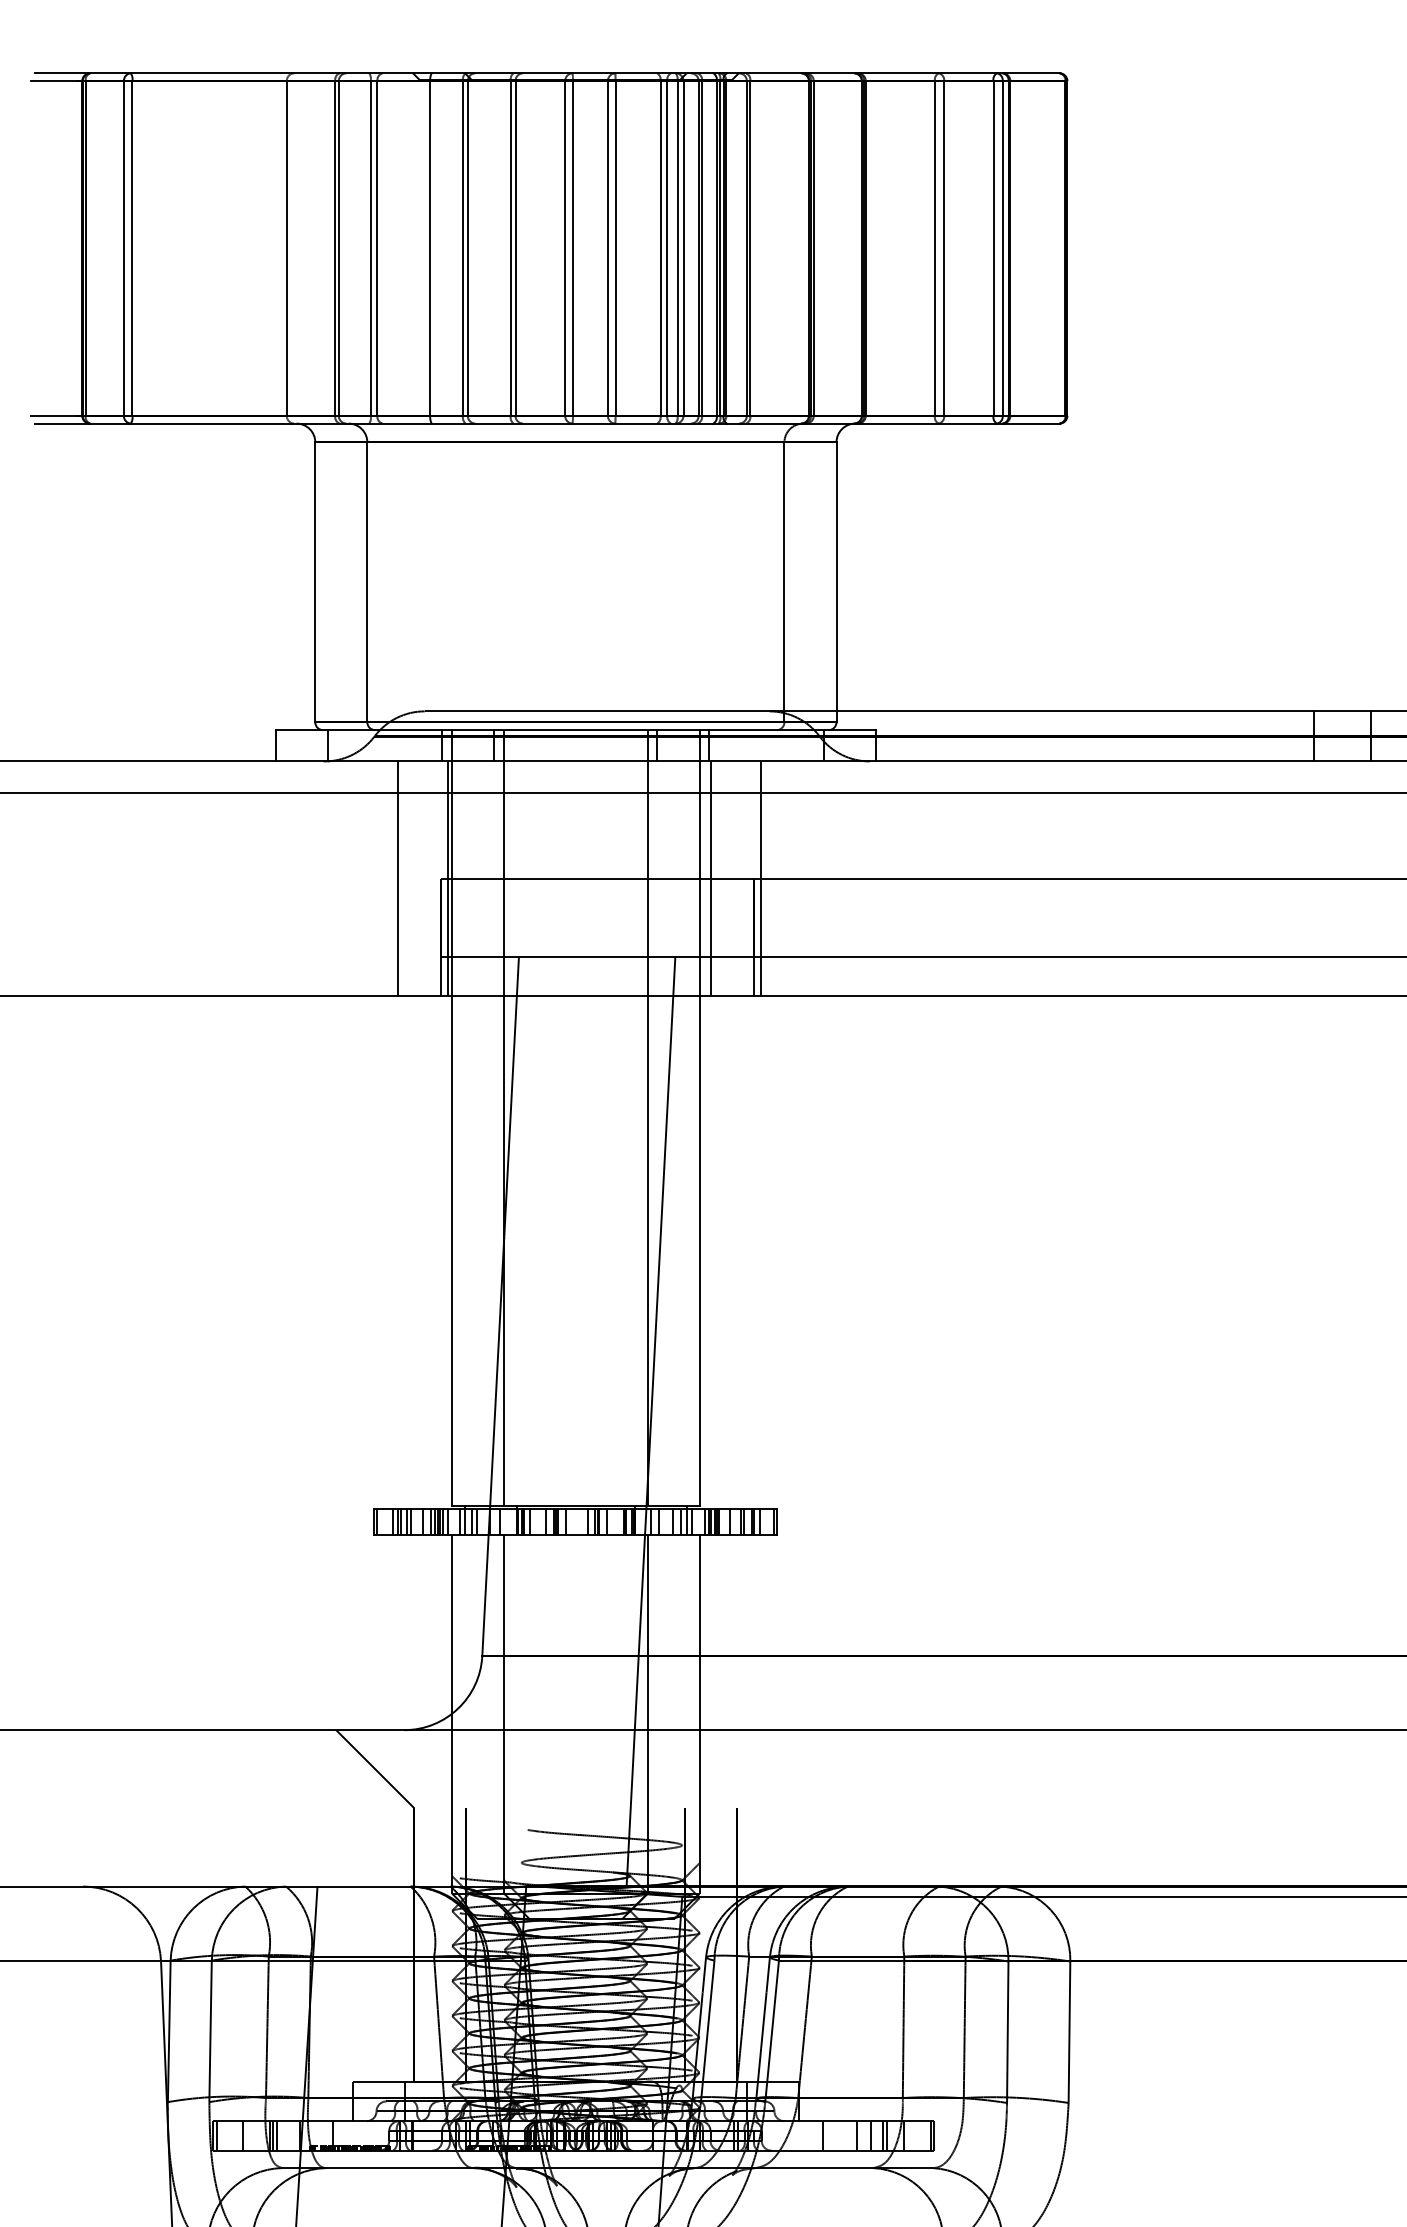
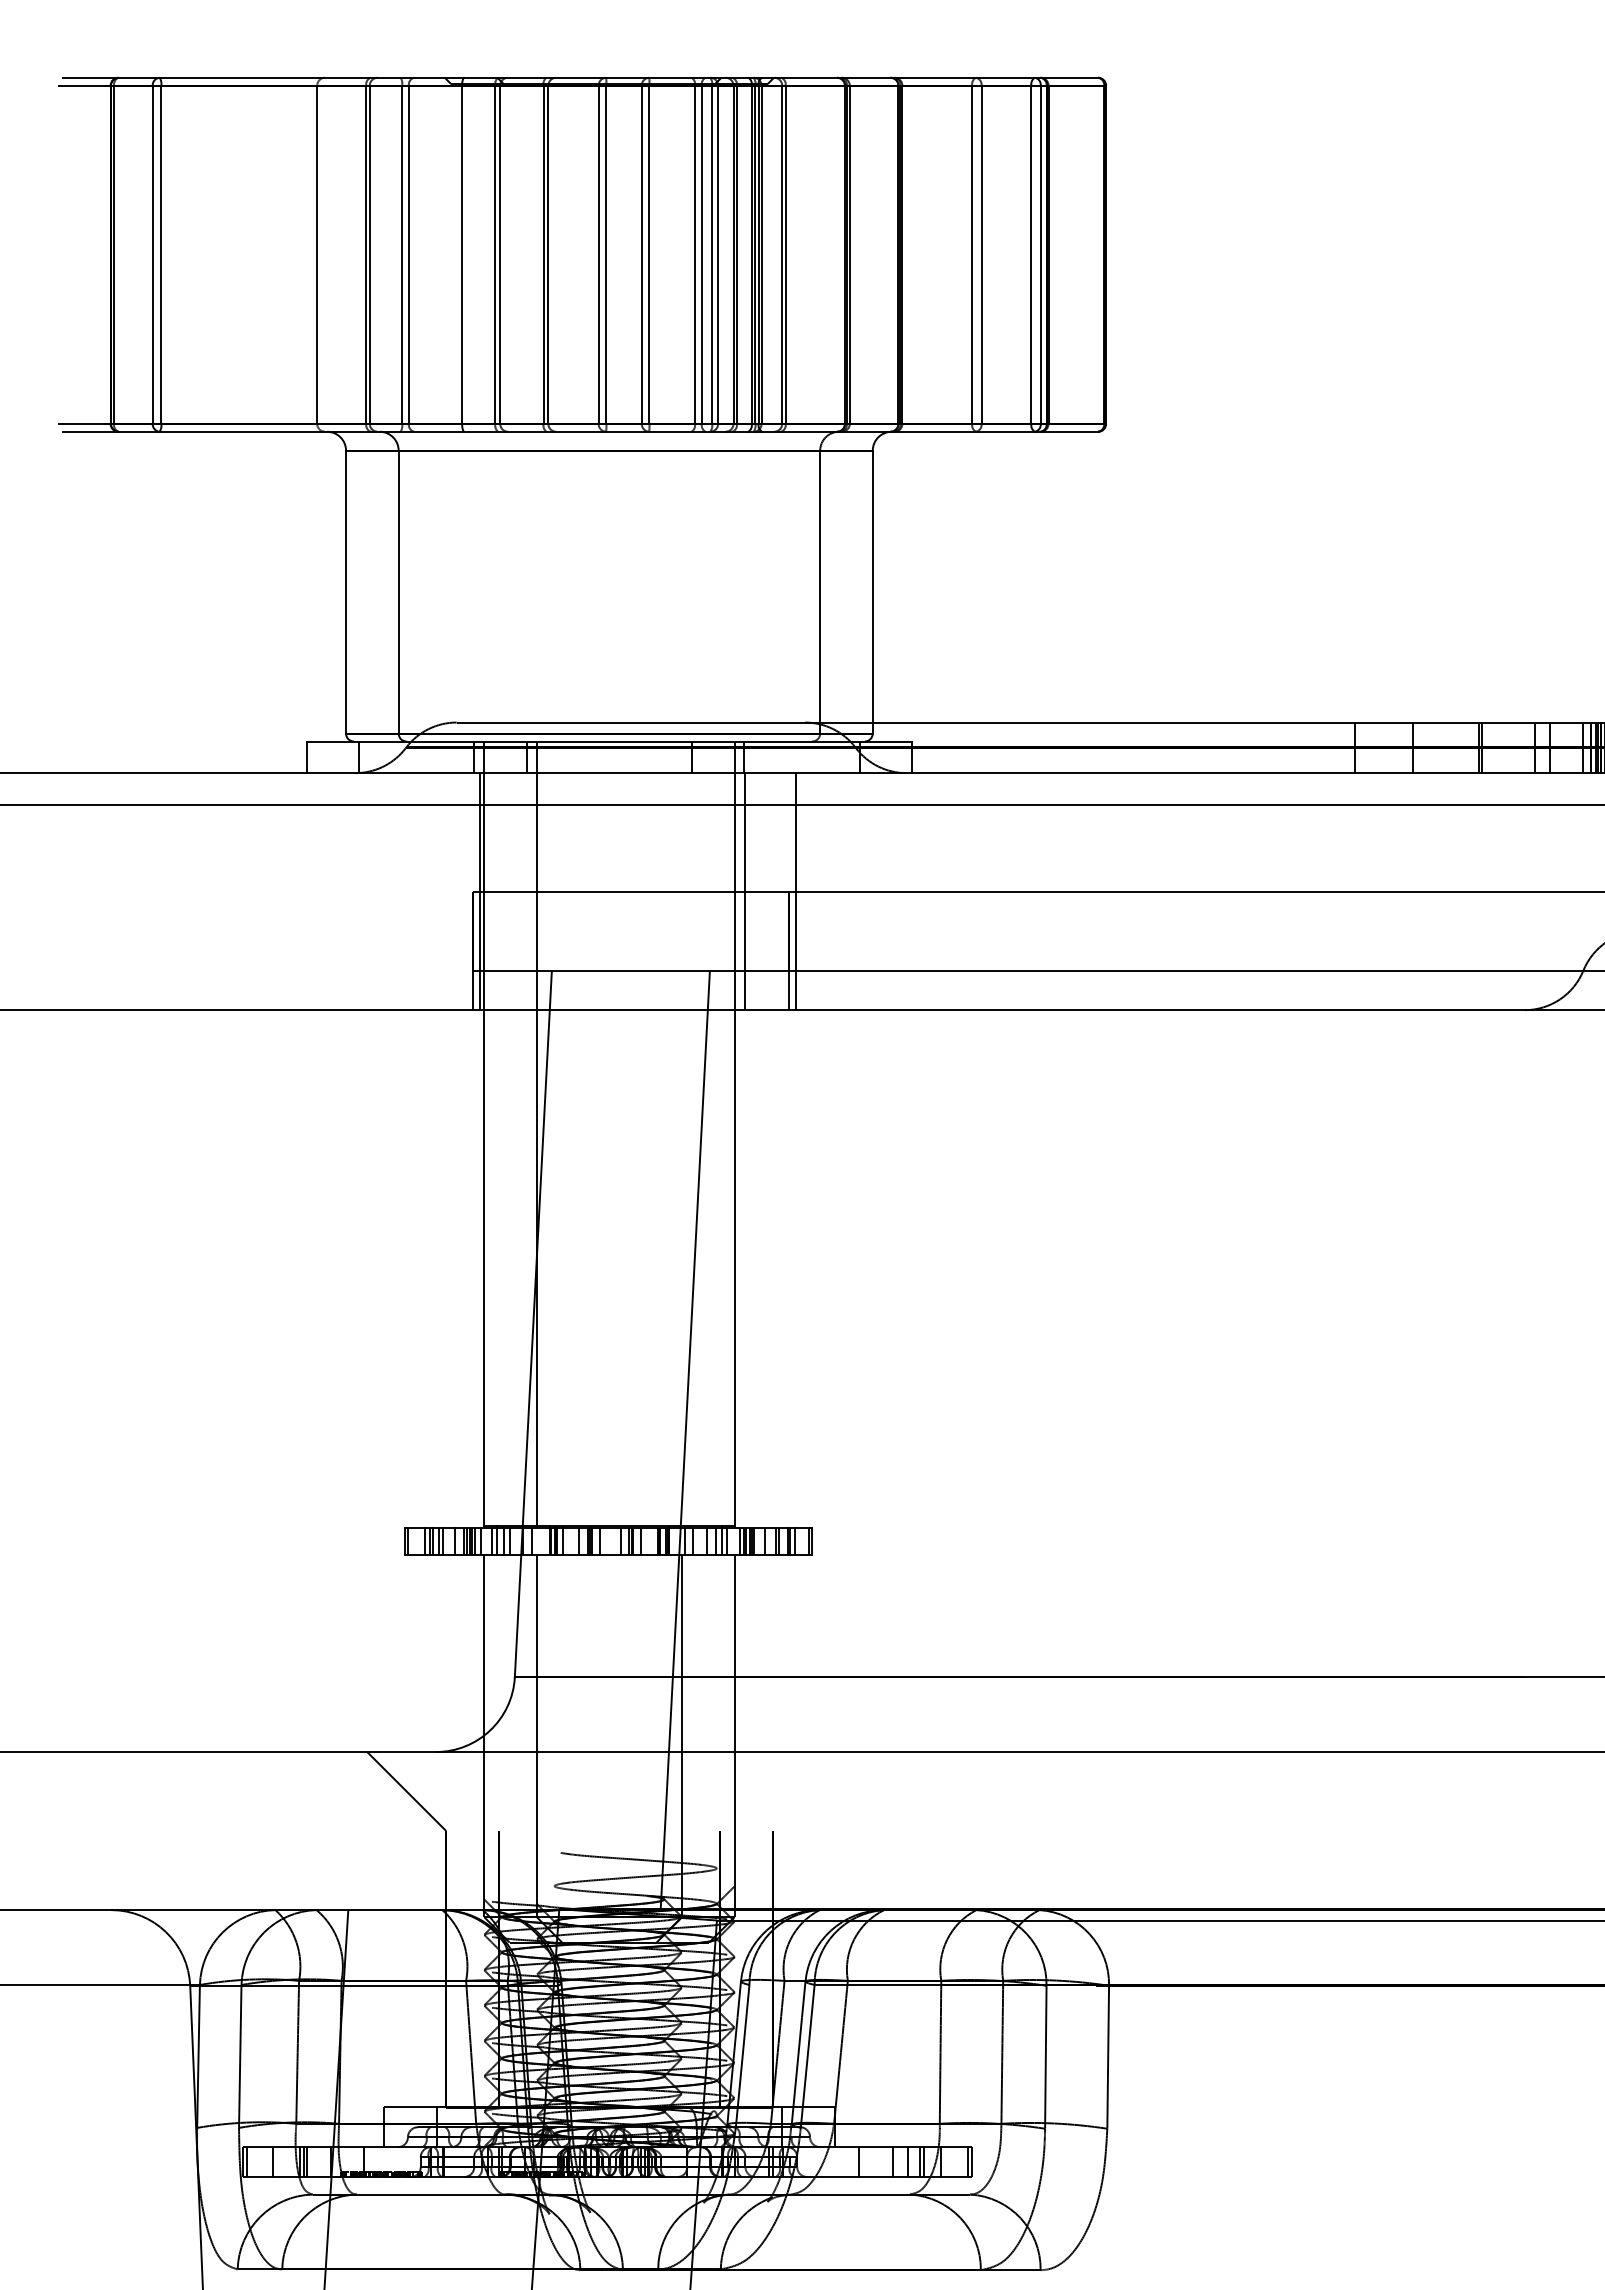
line: (397, 878) -> (429, 891), removed
line: (647, 1118) -> (681, 1133), removed

